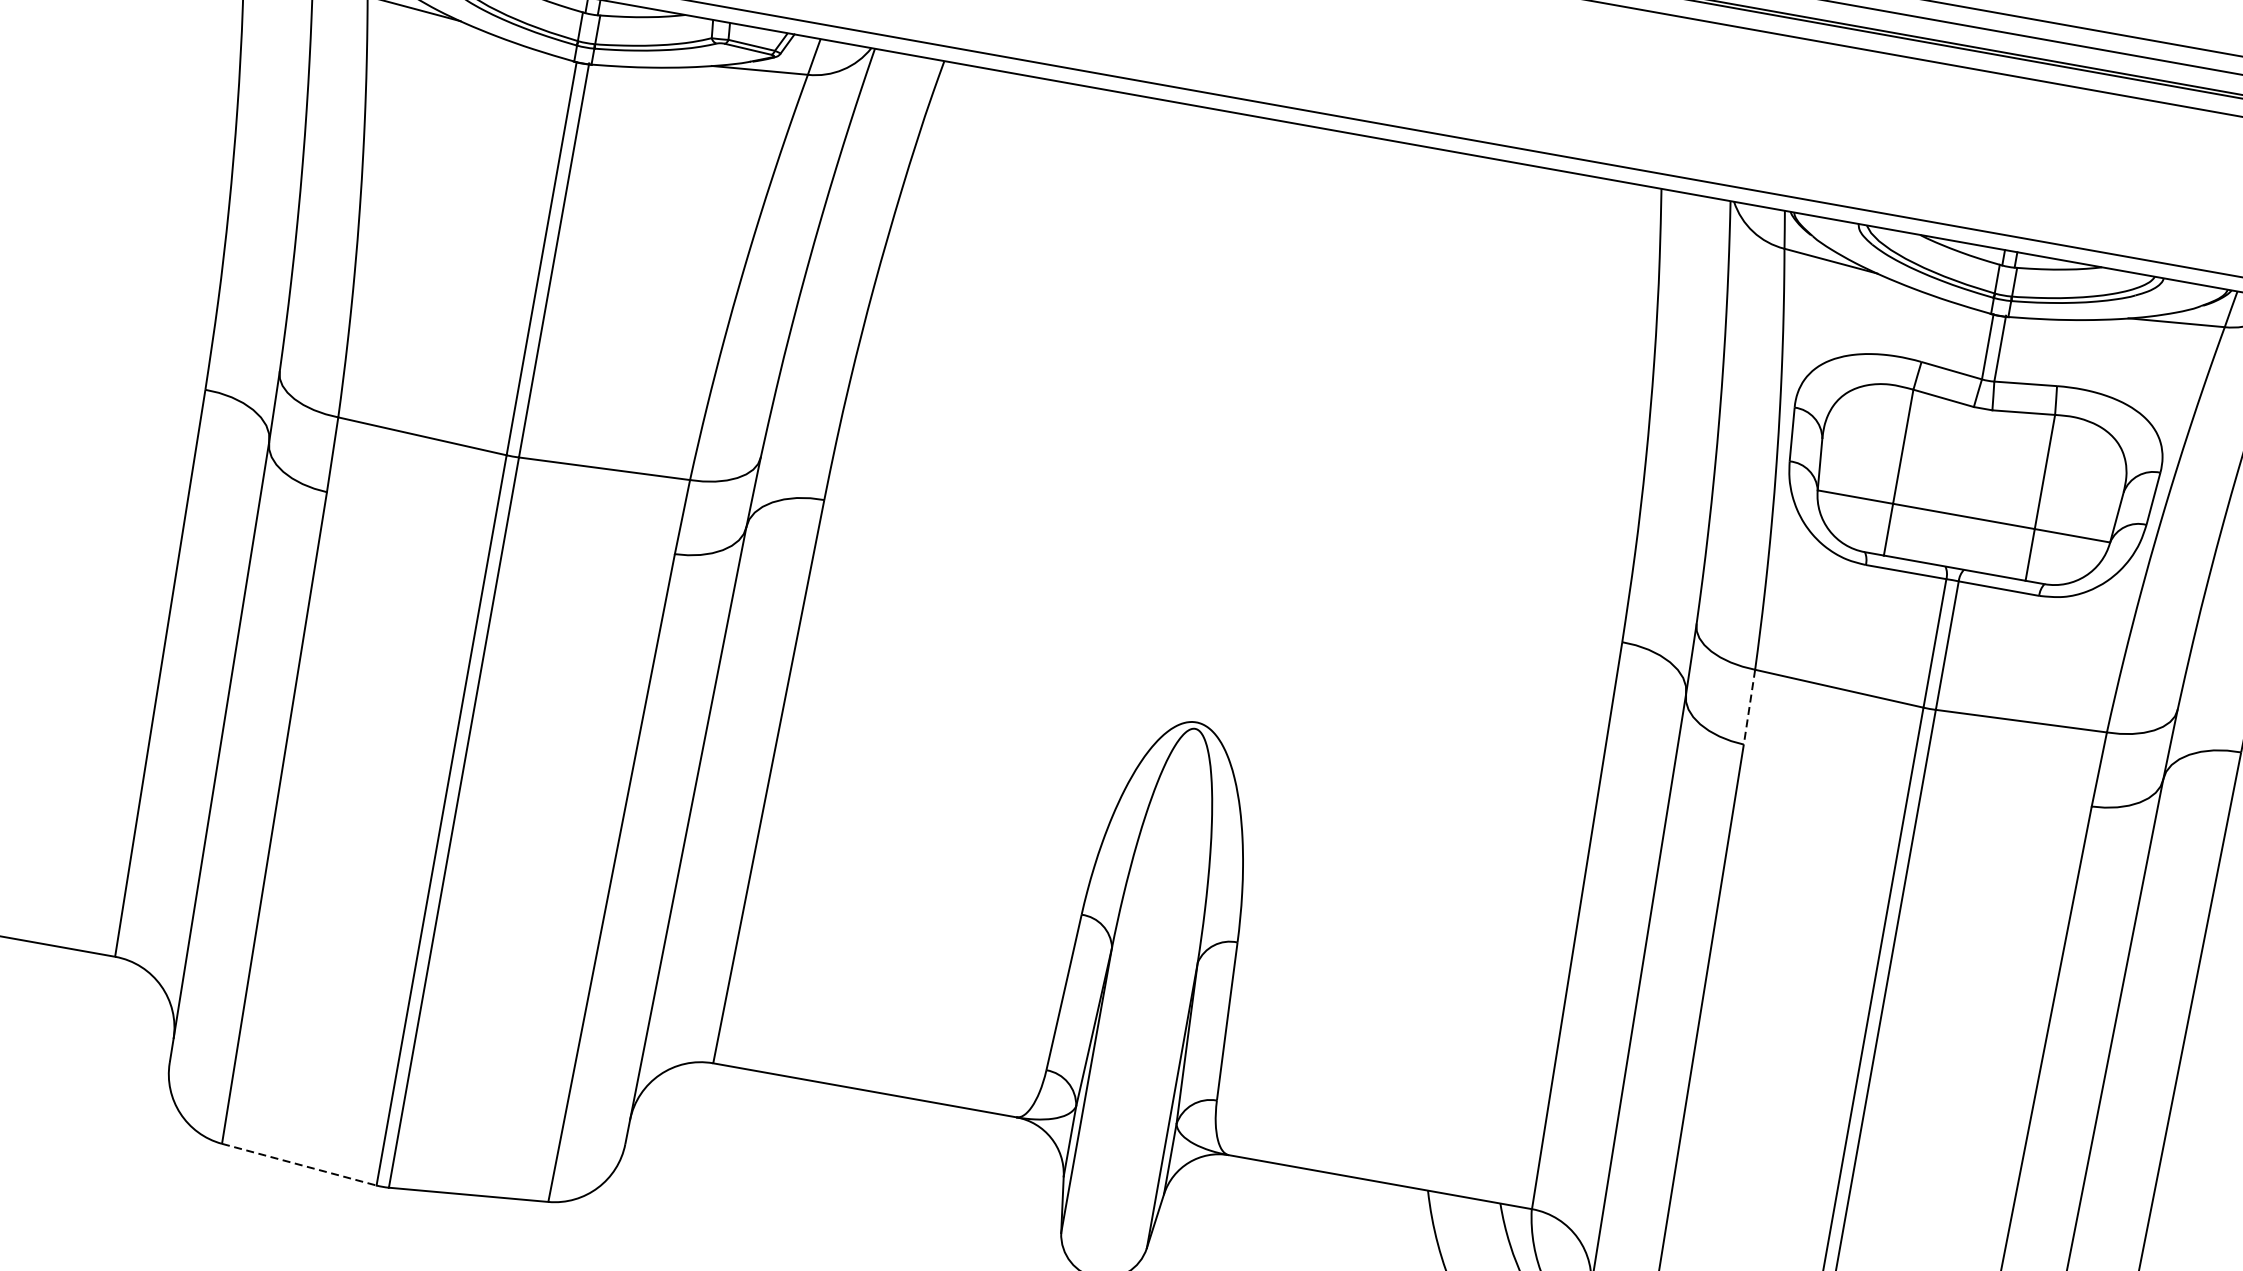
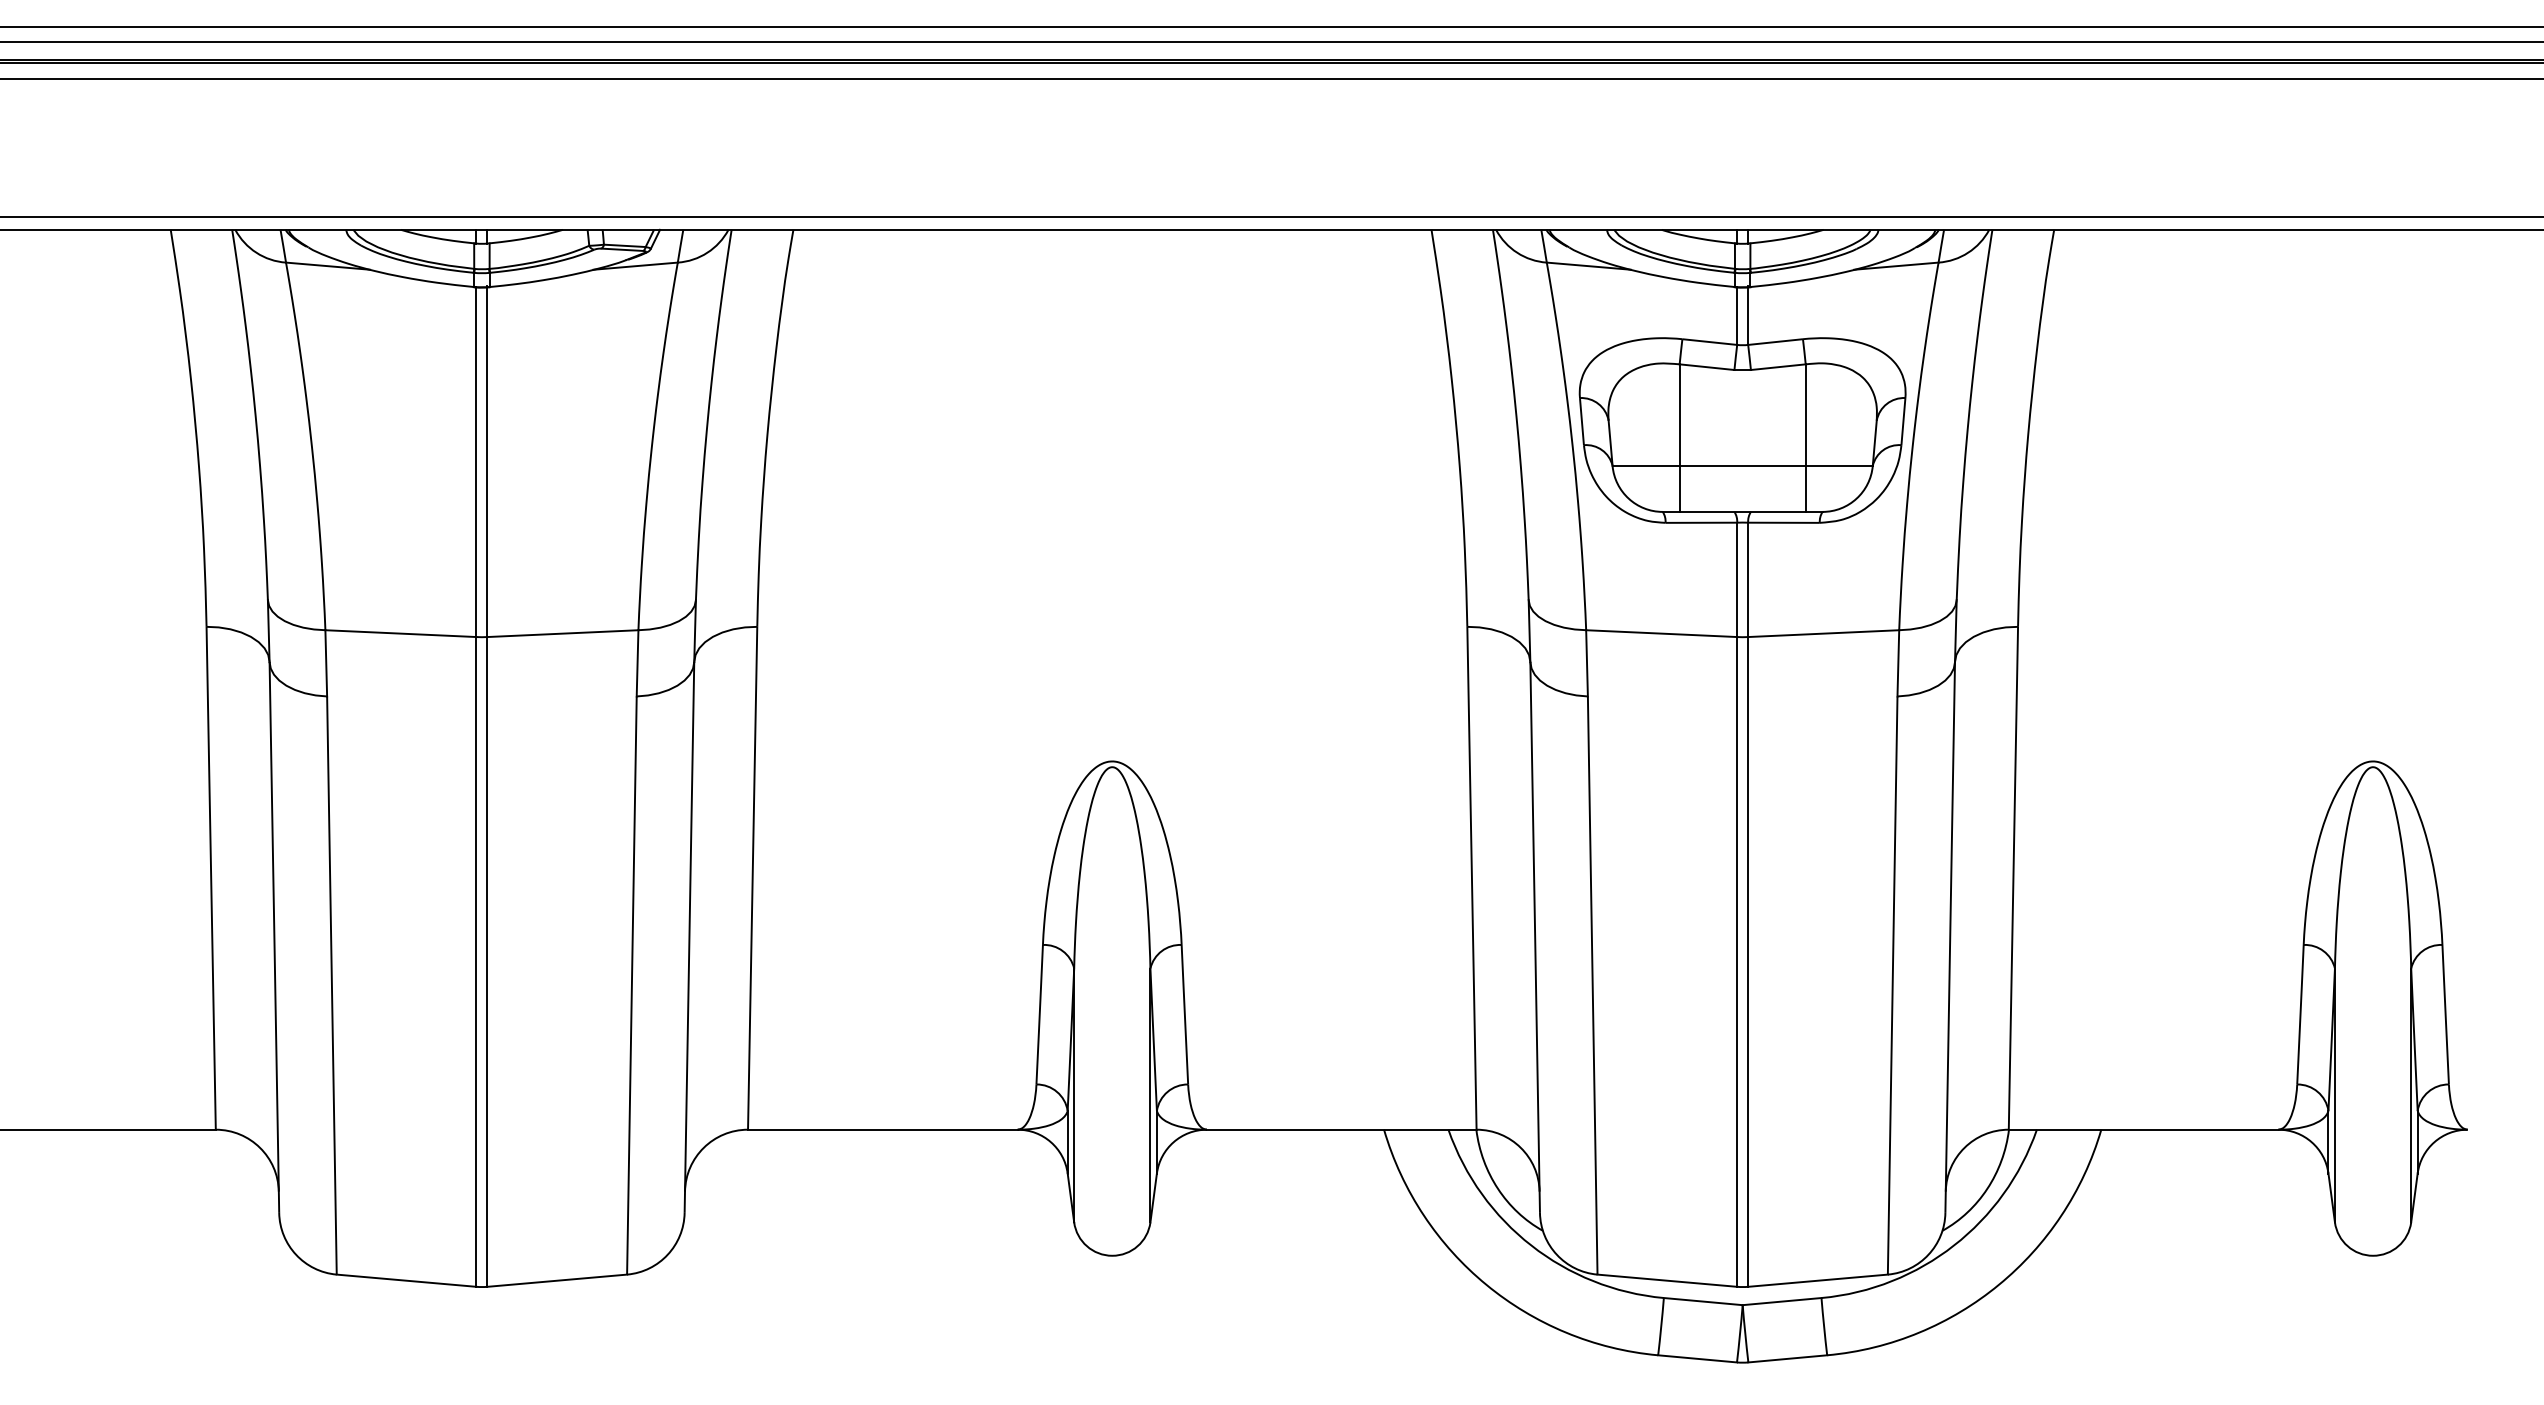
line: (1749, 707) -> (1587, 663), dashed -> solid
line: (300, 1164) -> (407, 1280), dashed -> solid

